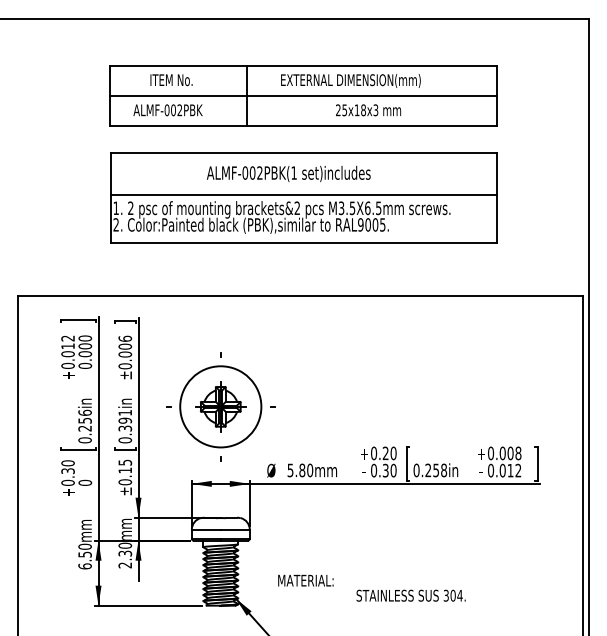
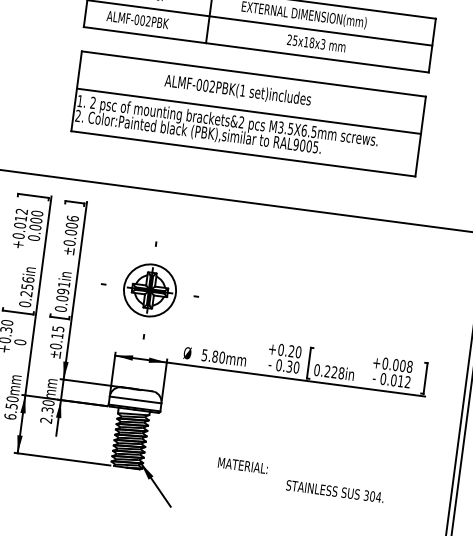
circle: (220, 406) -> (149, 290), size x0.71
text: (125, 428) -> (62, 298), 0.391in -> 0.091in
text: (435, 470) -> (333, 372), 0.258in -> 0.228in
text: (371, 587) -> (300, 479), moved

